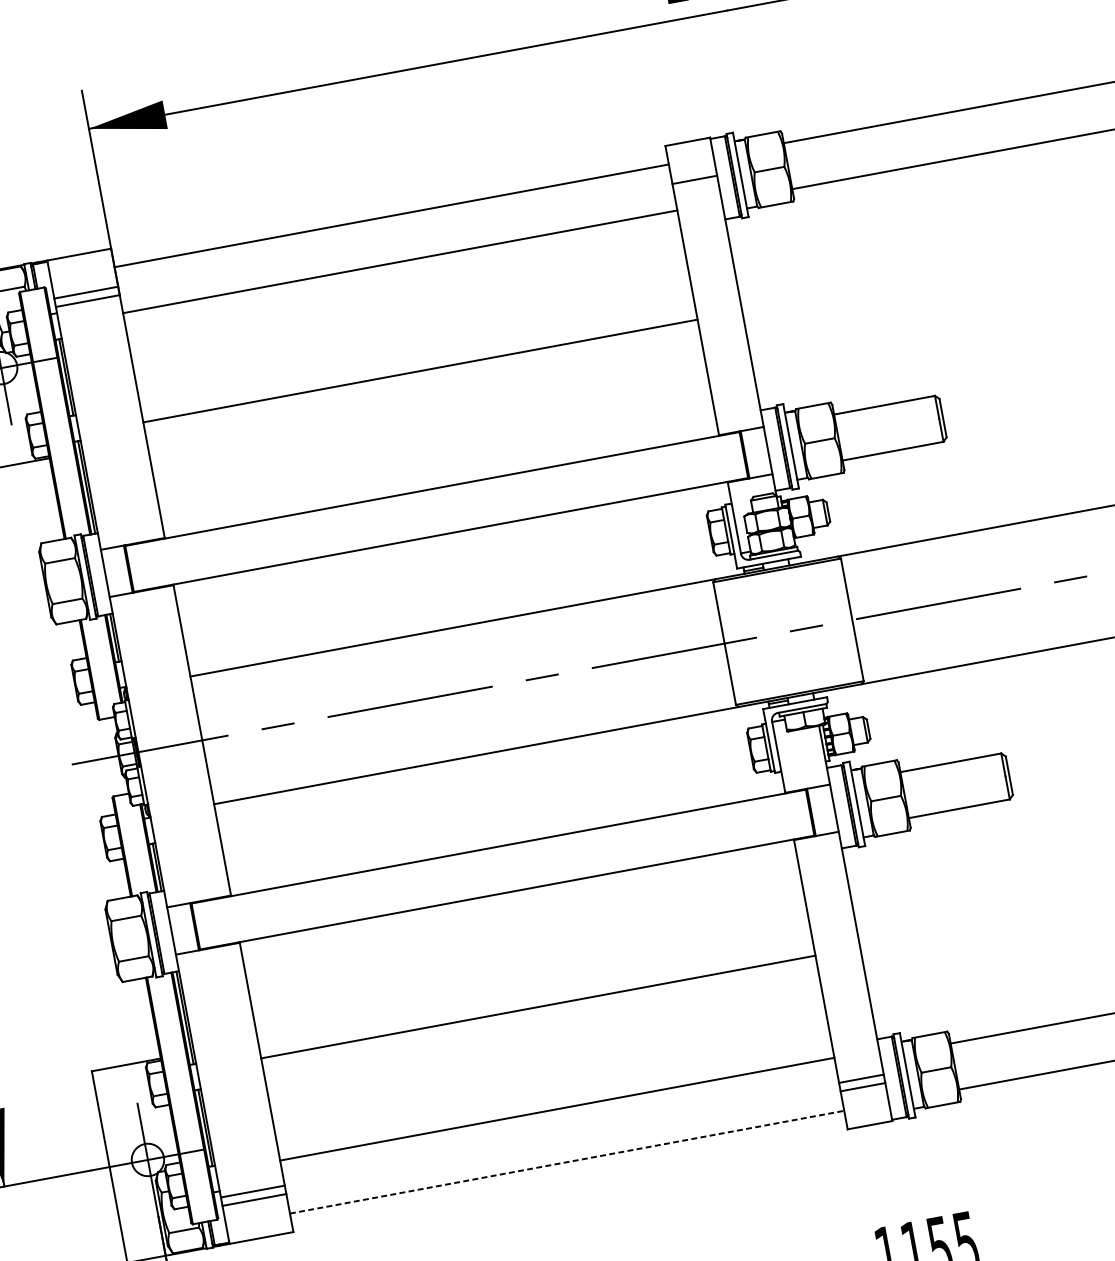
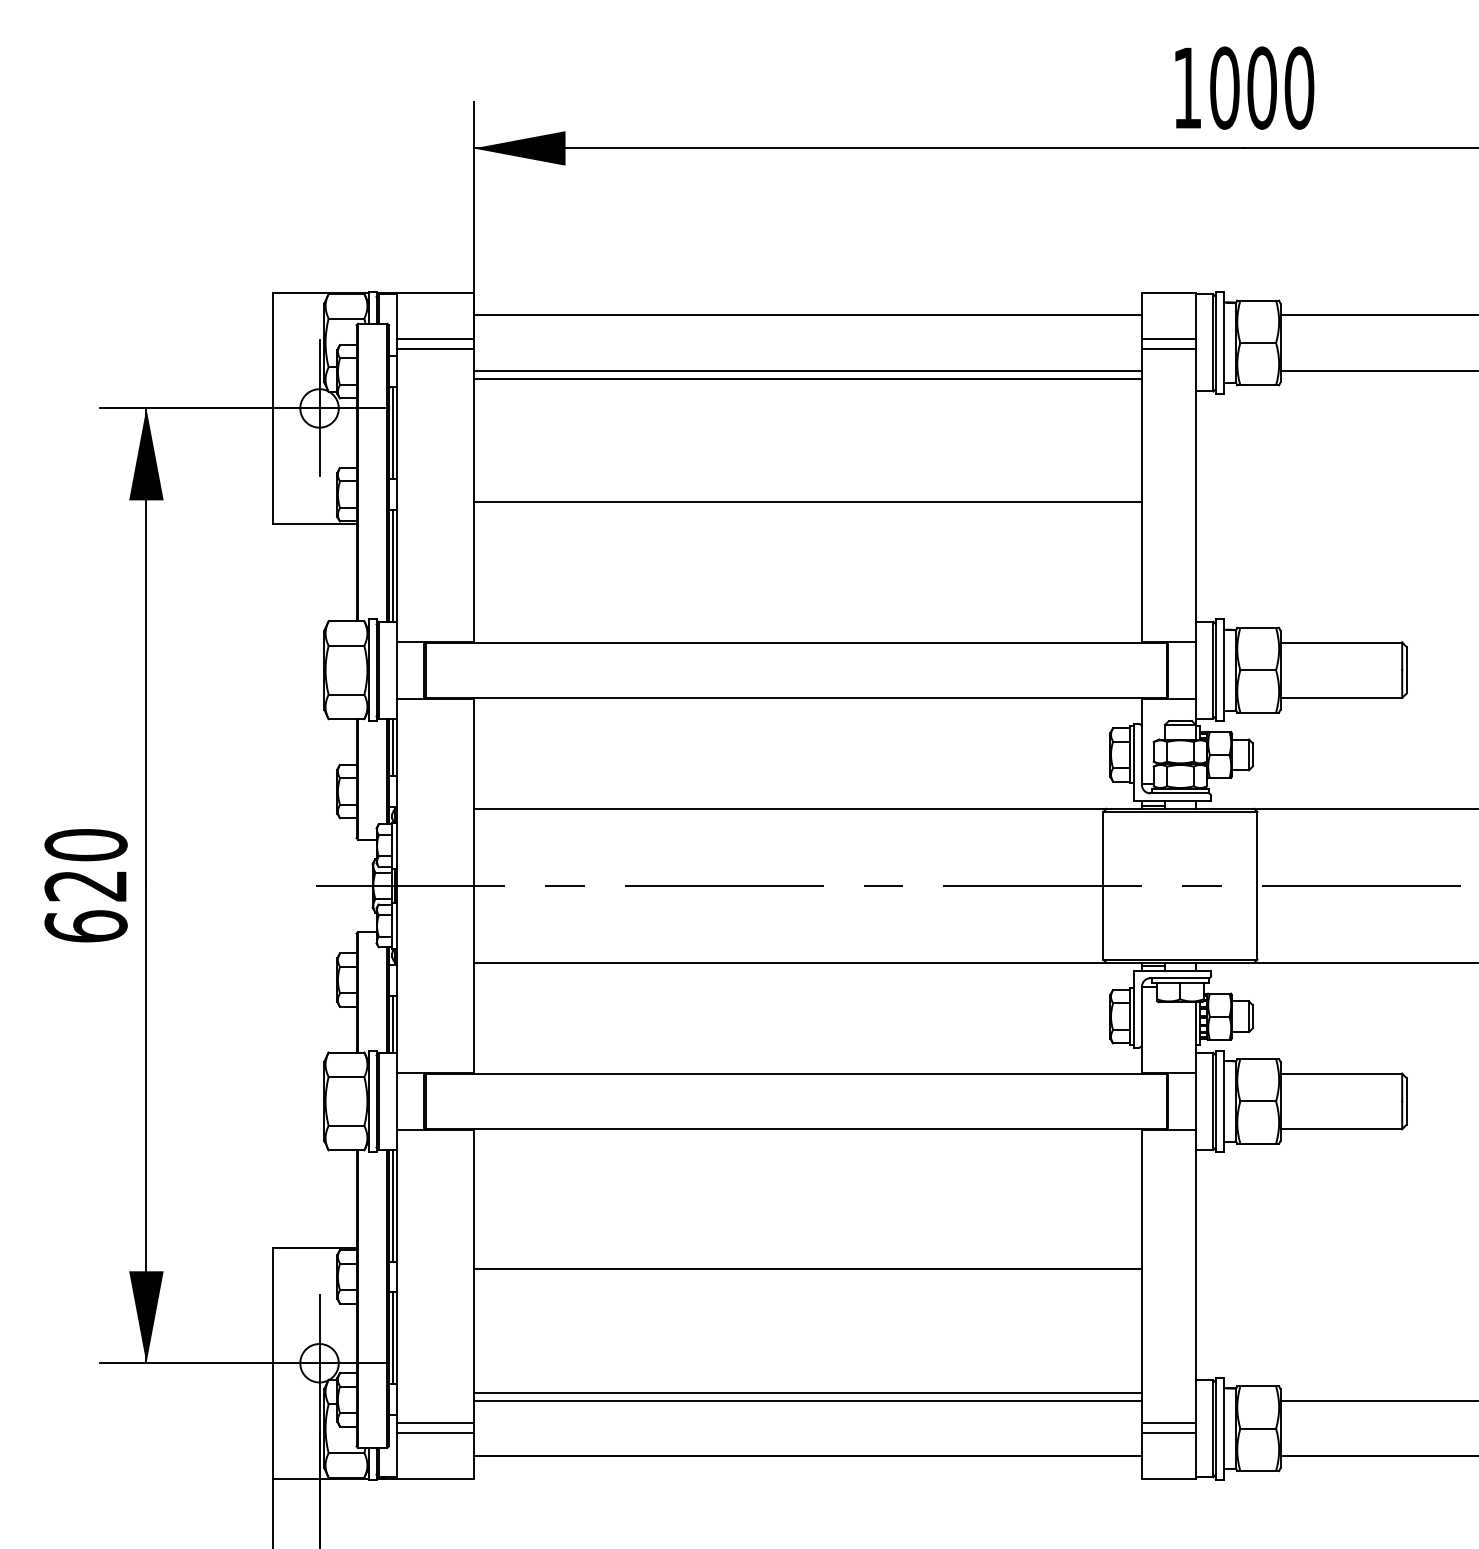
line: (695, 187) -> (1168, 348), added
line: (401, 269) -> (807, 379), added
line: (558, 1115) -> (807, 1400), added
line: (567, 1162) -> (808, 1456), dashed -> solid

